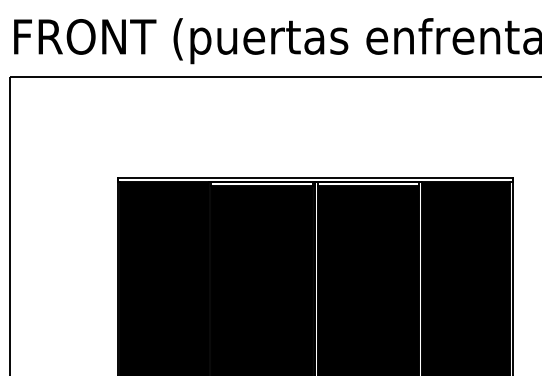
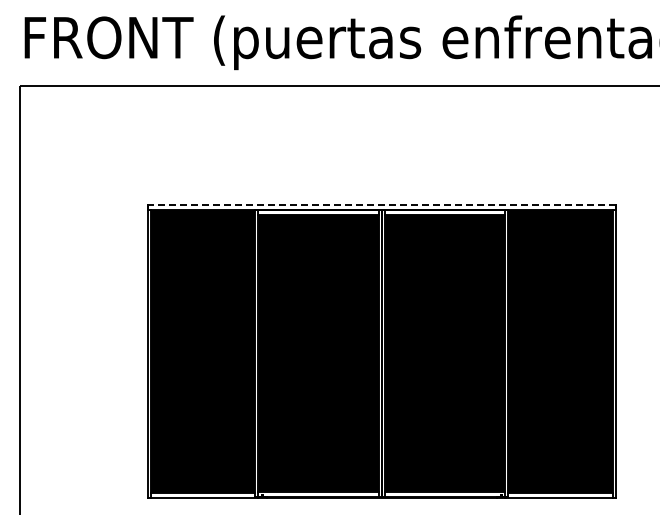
line: (314, 177) -> (381, 204), solid -> dashed

